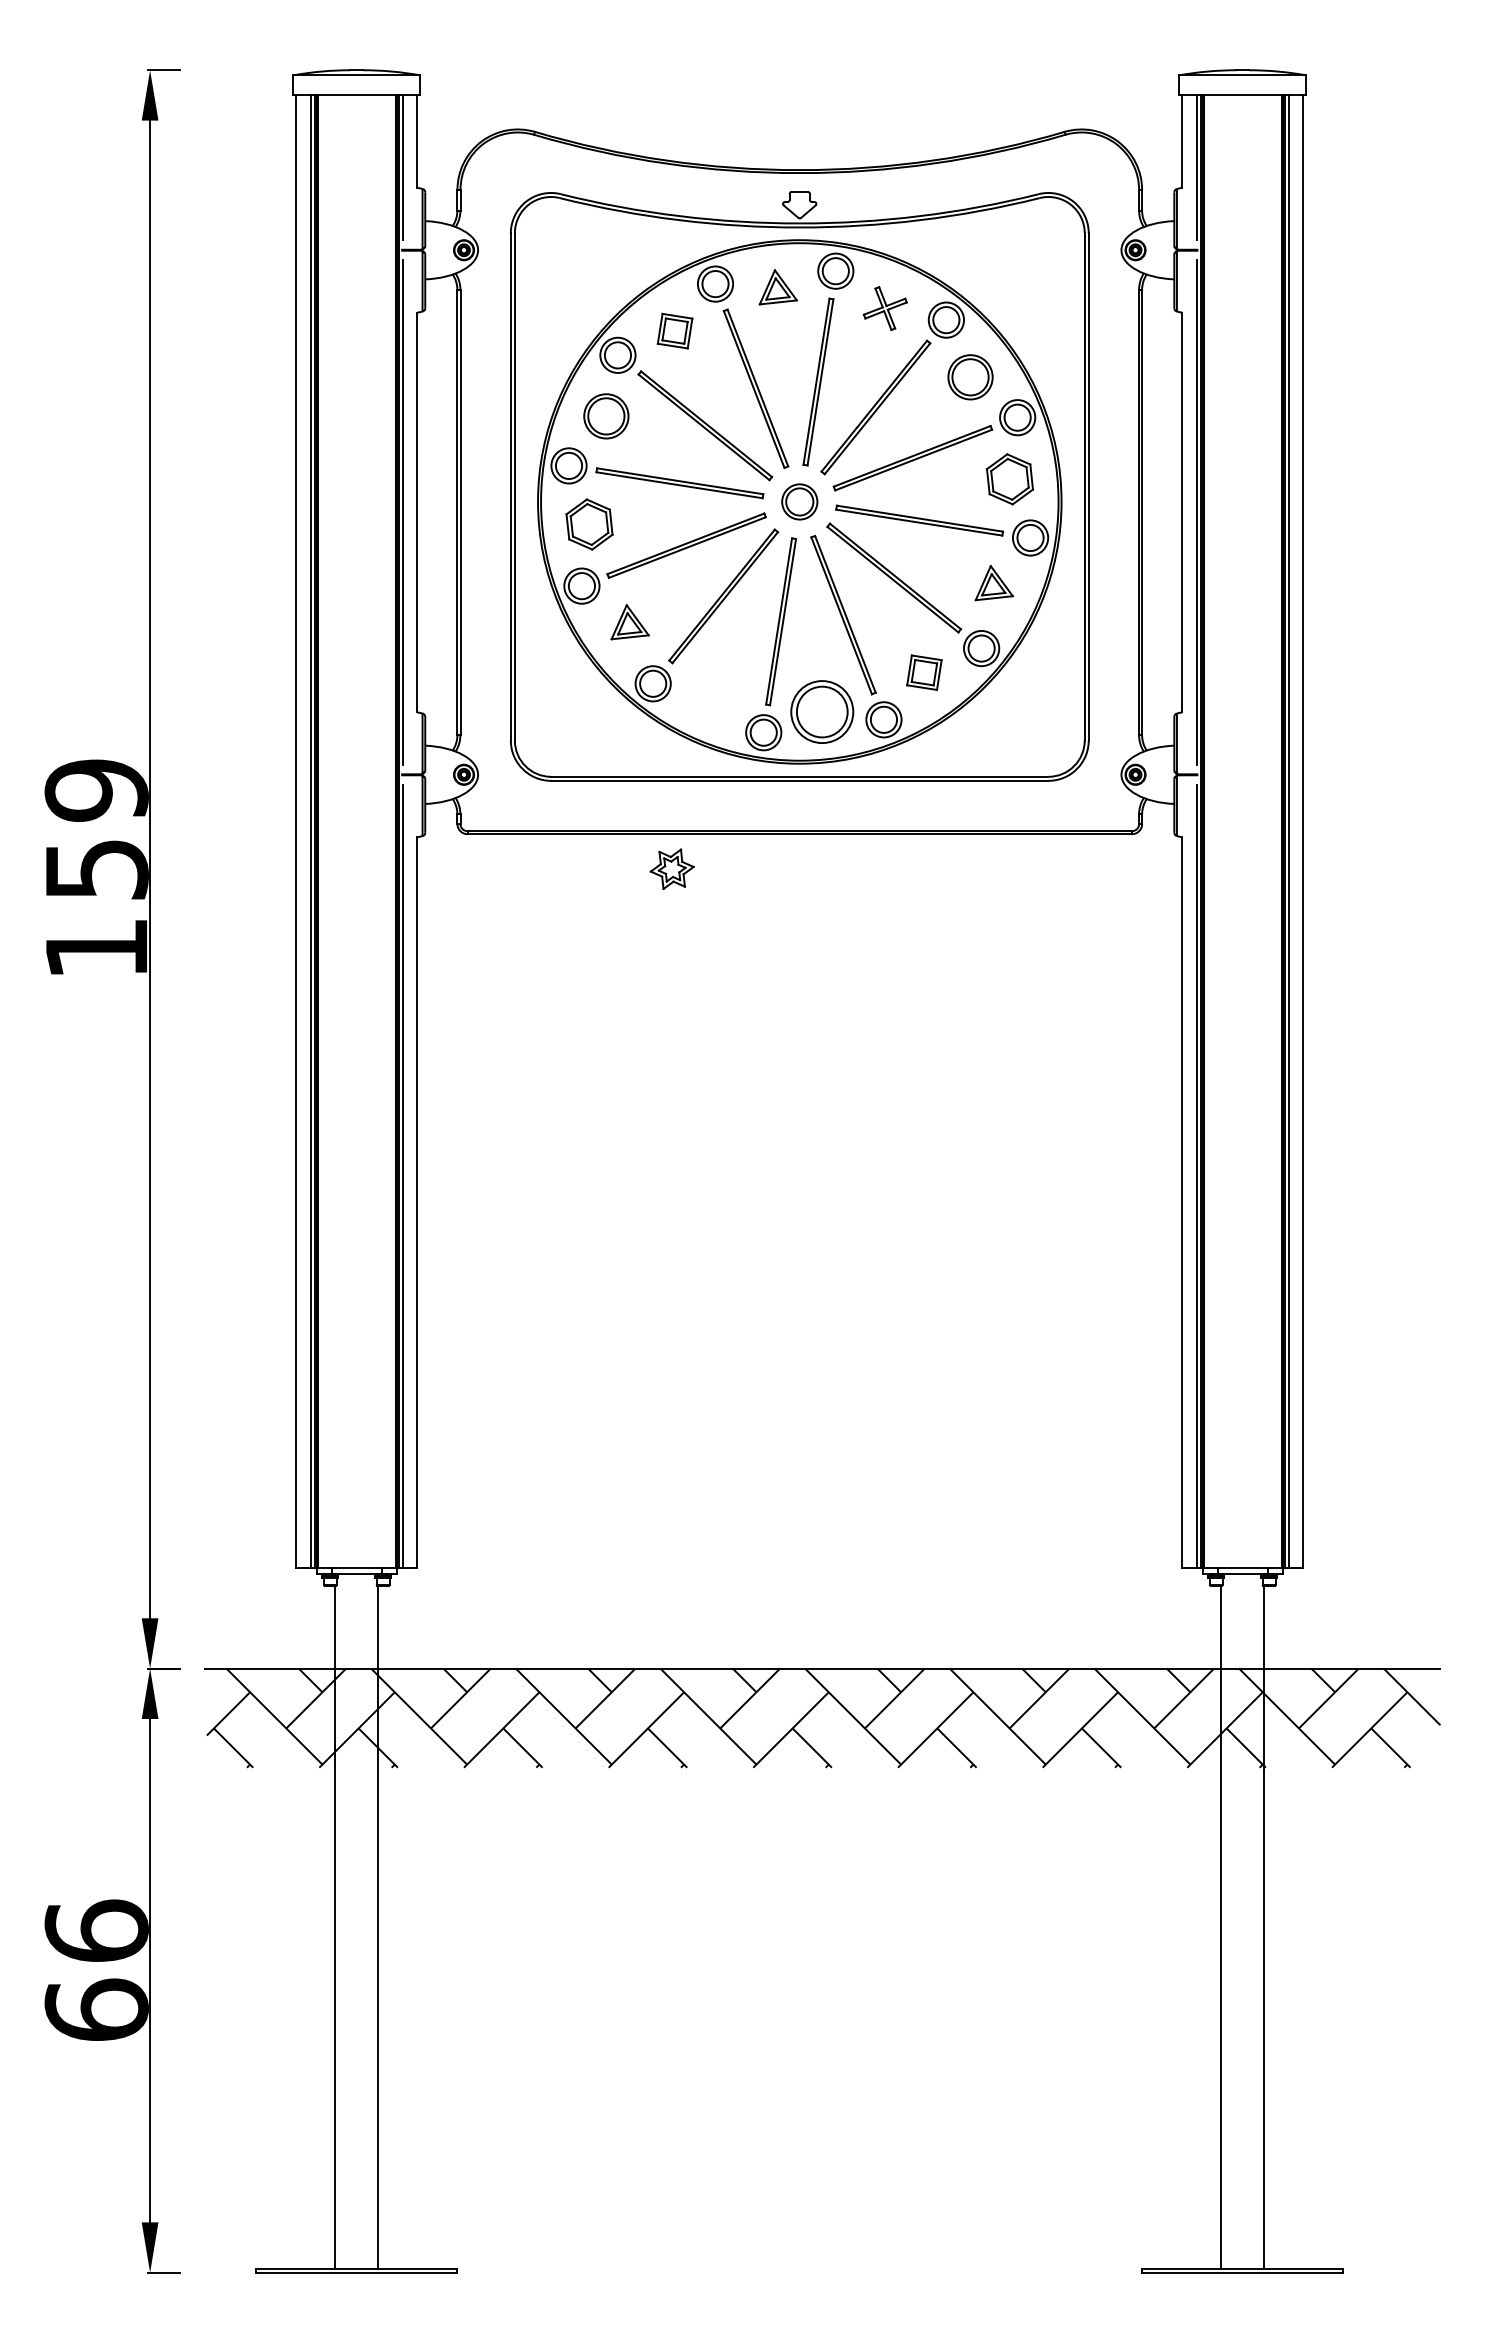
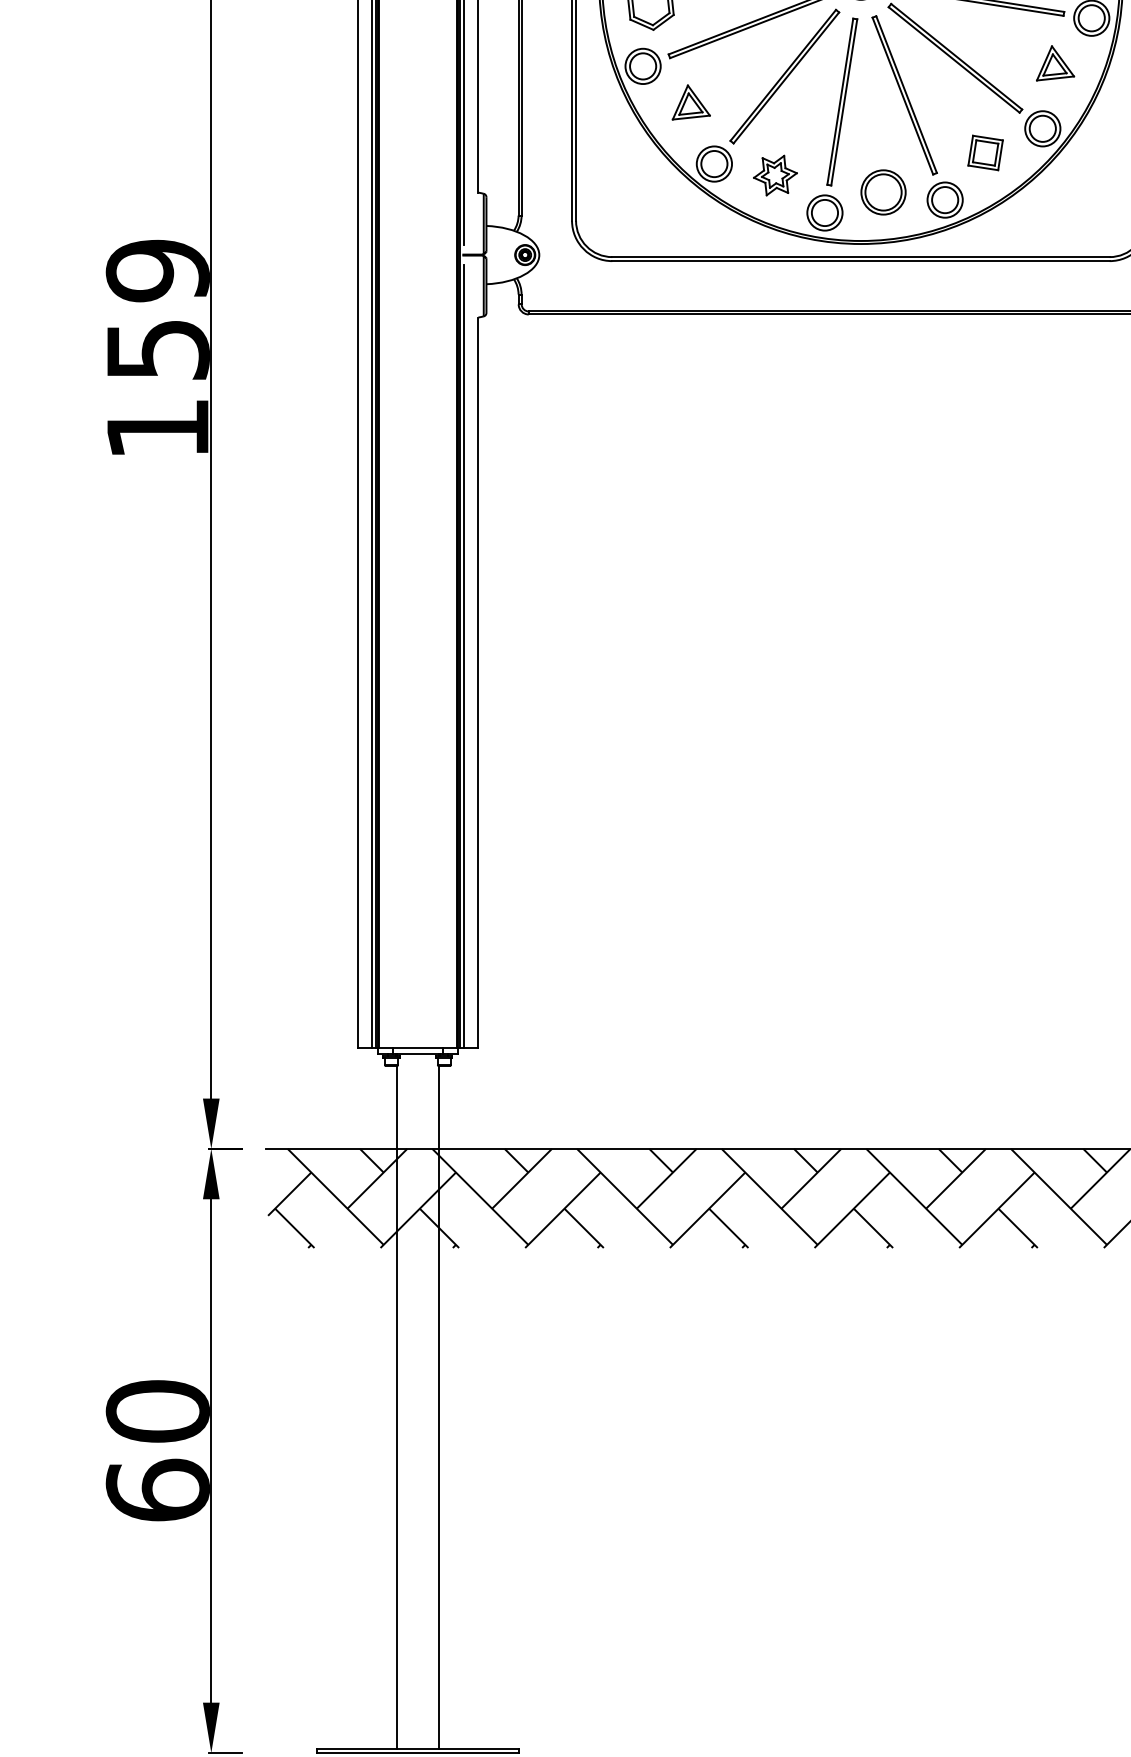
part: (822, 712) -> (883, 192), size x0.71
part: (671, 869) -> (774, 175), moved
text: (96, 1930) -> (157, 1410), 66 -> 60

